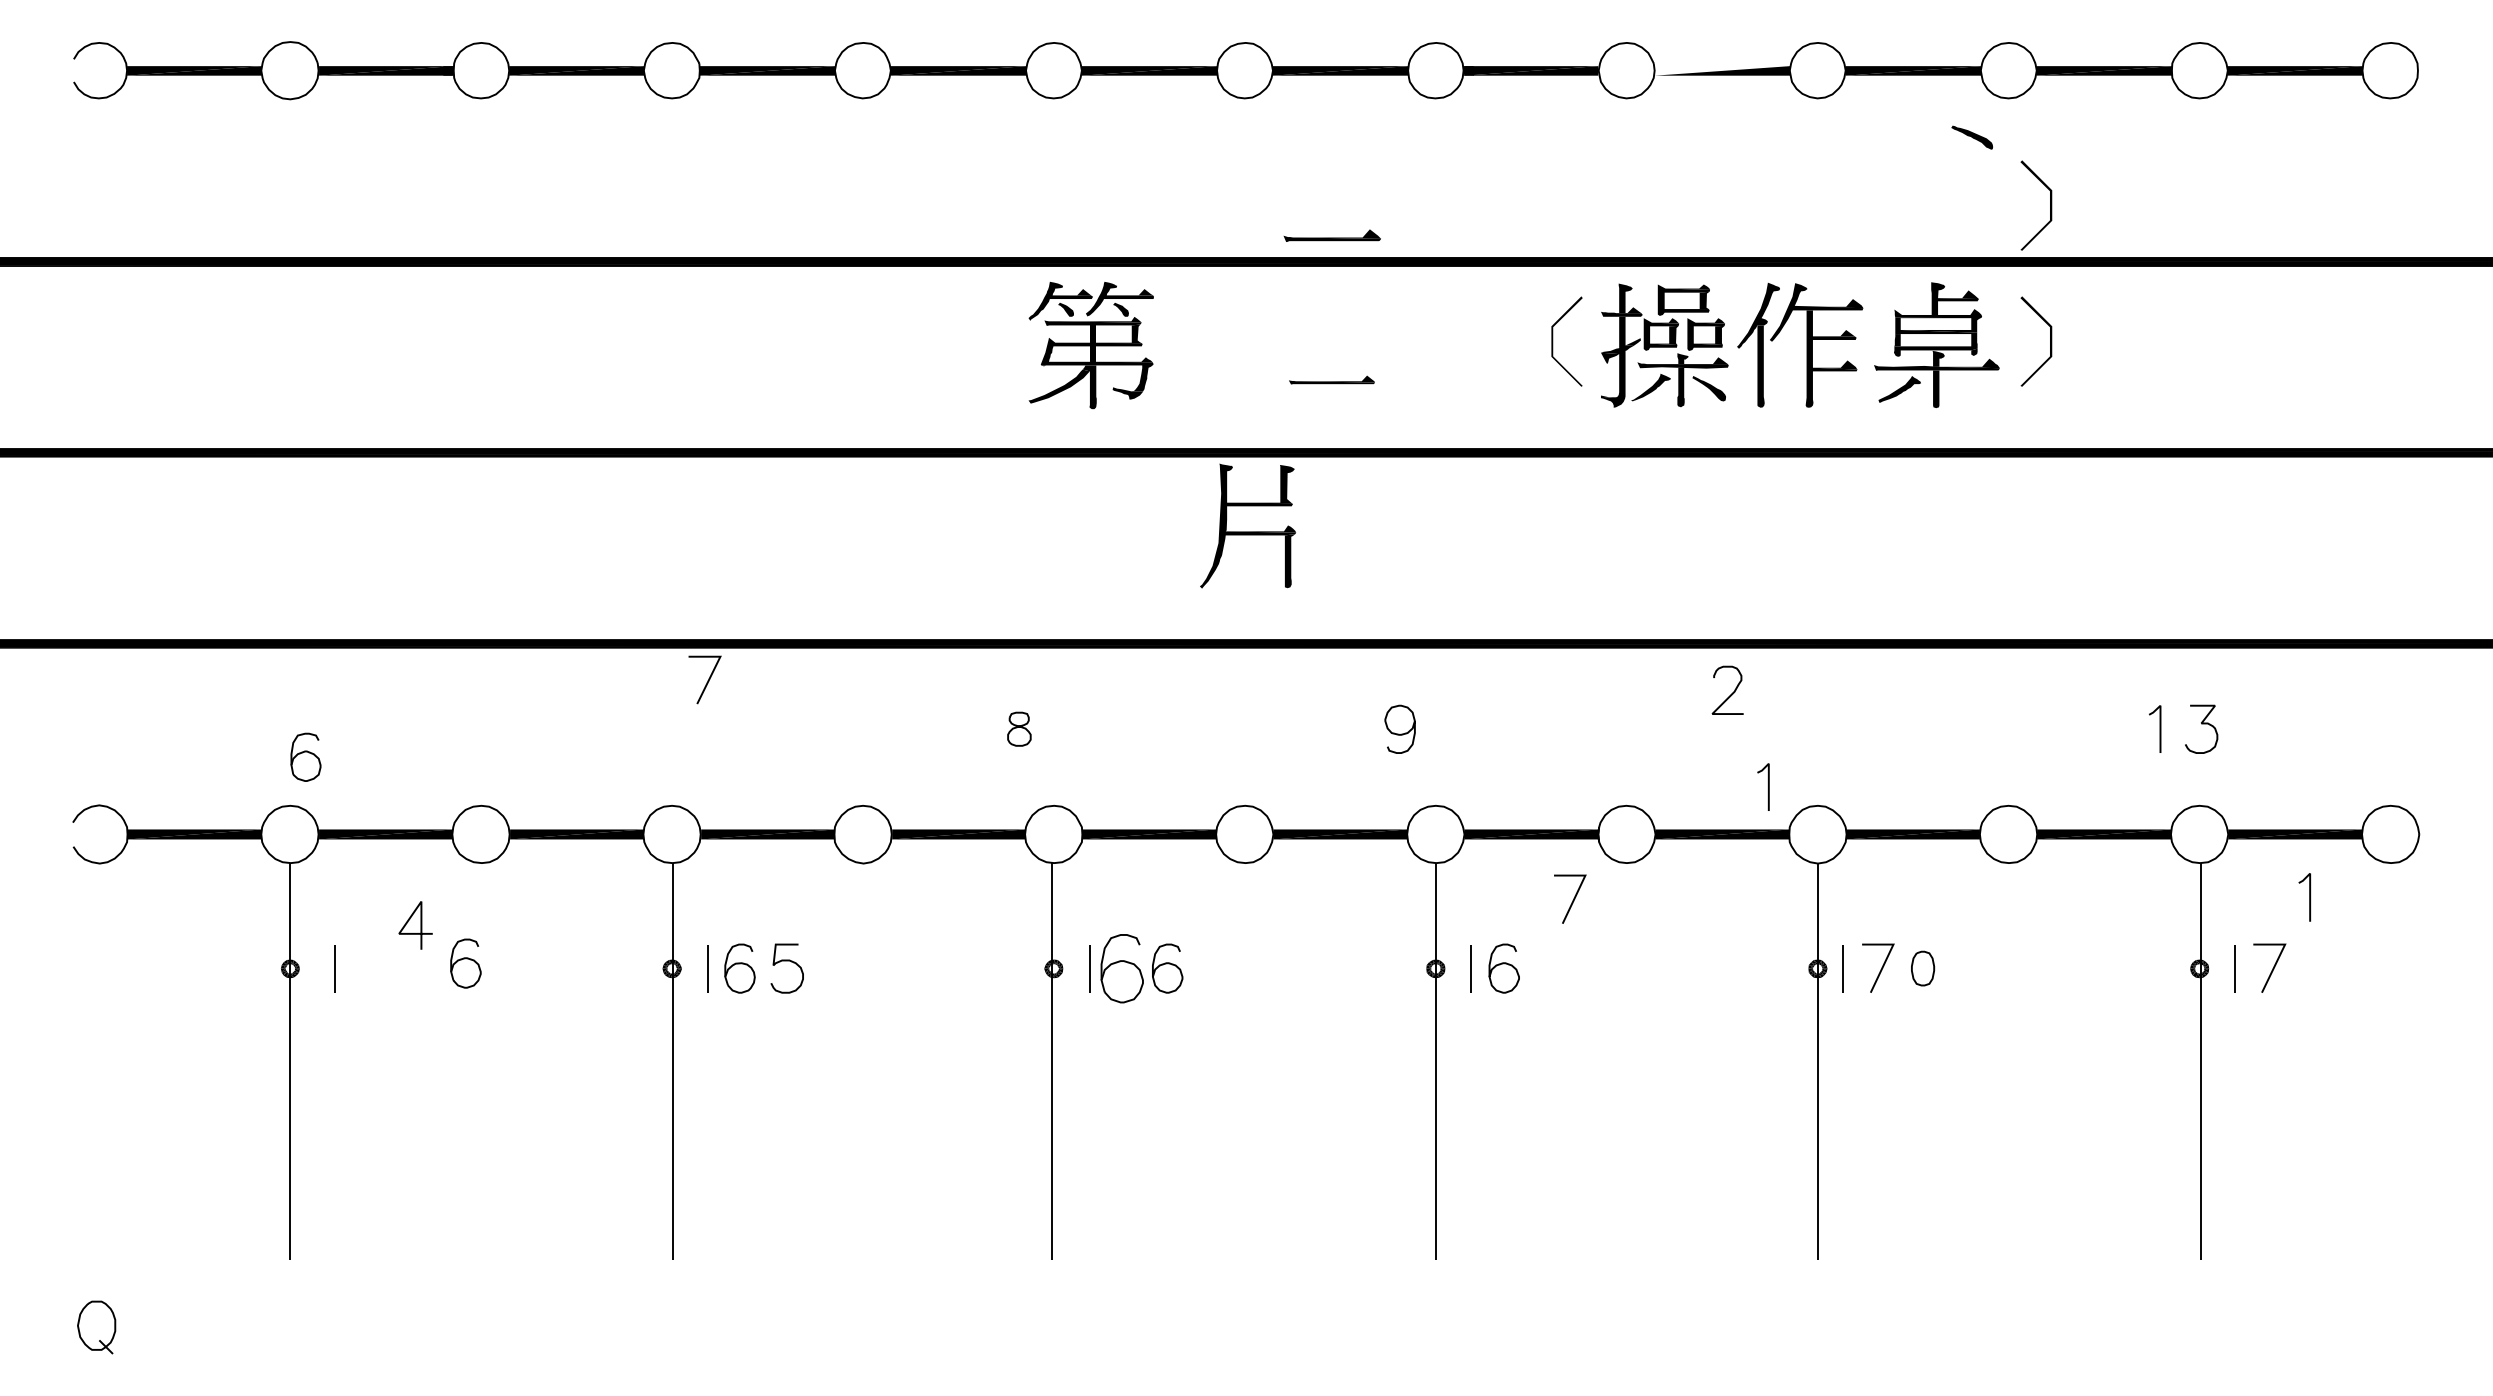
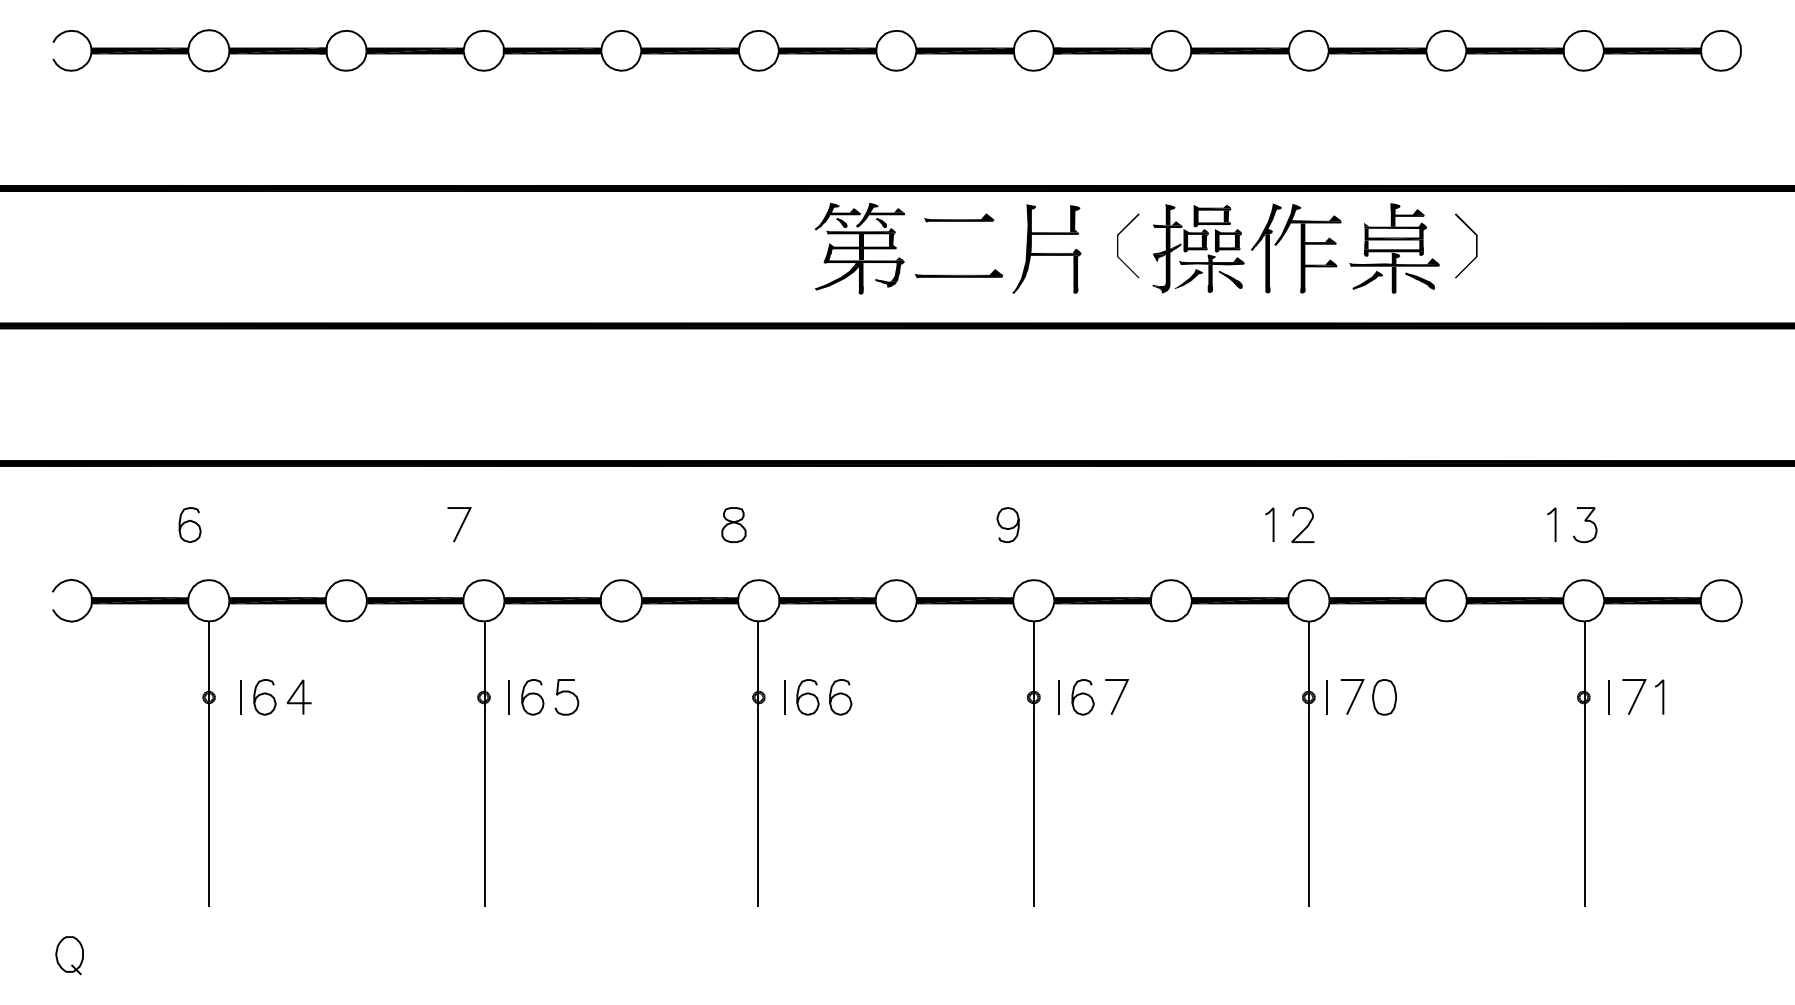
fill: (1722, 70) -> (1240, 50), added
part: (1971, 137) -> (1419, 281), moved
part: (2050, 205) -> (1476, 147), removed
part: (1331, 235) -> (958, 217), moved
part: (1090, 345) -> (859, 248), moved
part: (1331, 379) -> (958, 273), size x1.43
part: (1248, 525) -> (1047, 248), moved
line: (707, 680) -> (461, 525), moved
curve: (1731, 693) -> (1305, 527), moved
part: (1019, 728) -> (734, 524), size x1.43
part: (305, 756) -> (189, 524), moved
line: (1767, 786) -> (1272, 524), moved
line: (2309, 897) -> (1662, 697), moved
line: (1572, 900) -> (1118, 697), moved
line: (420, 925) -> (302, 697), moved
part: (465, 963) -> (264, 697), moved
part: (1121, 968) -> (807, 697), size x0.71
part: (1922, 968) -> (1384, 697), size x1.43

